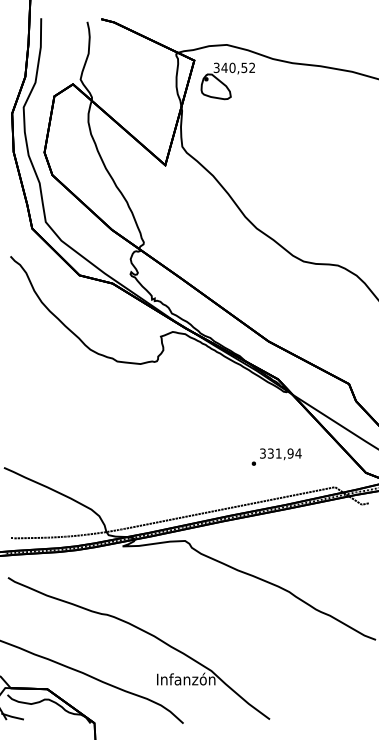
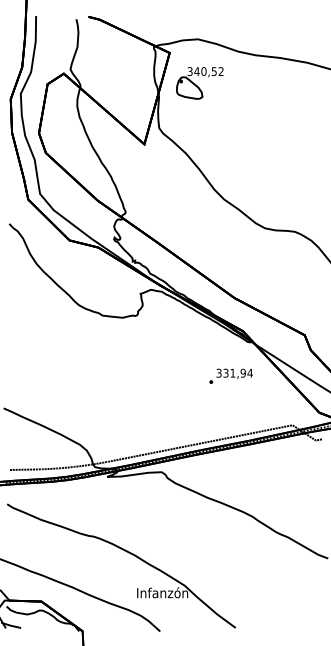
part: (227, 81) -> (199, 83), moved
text: (276, 456) -> (230, 375), moved

